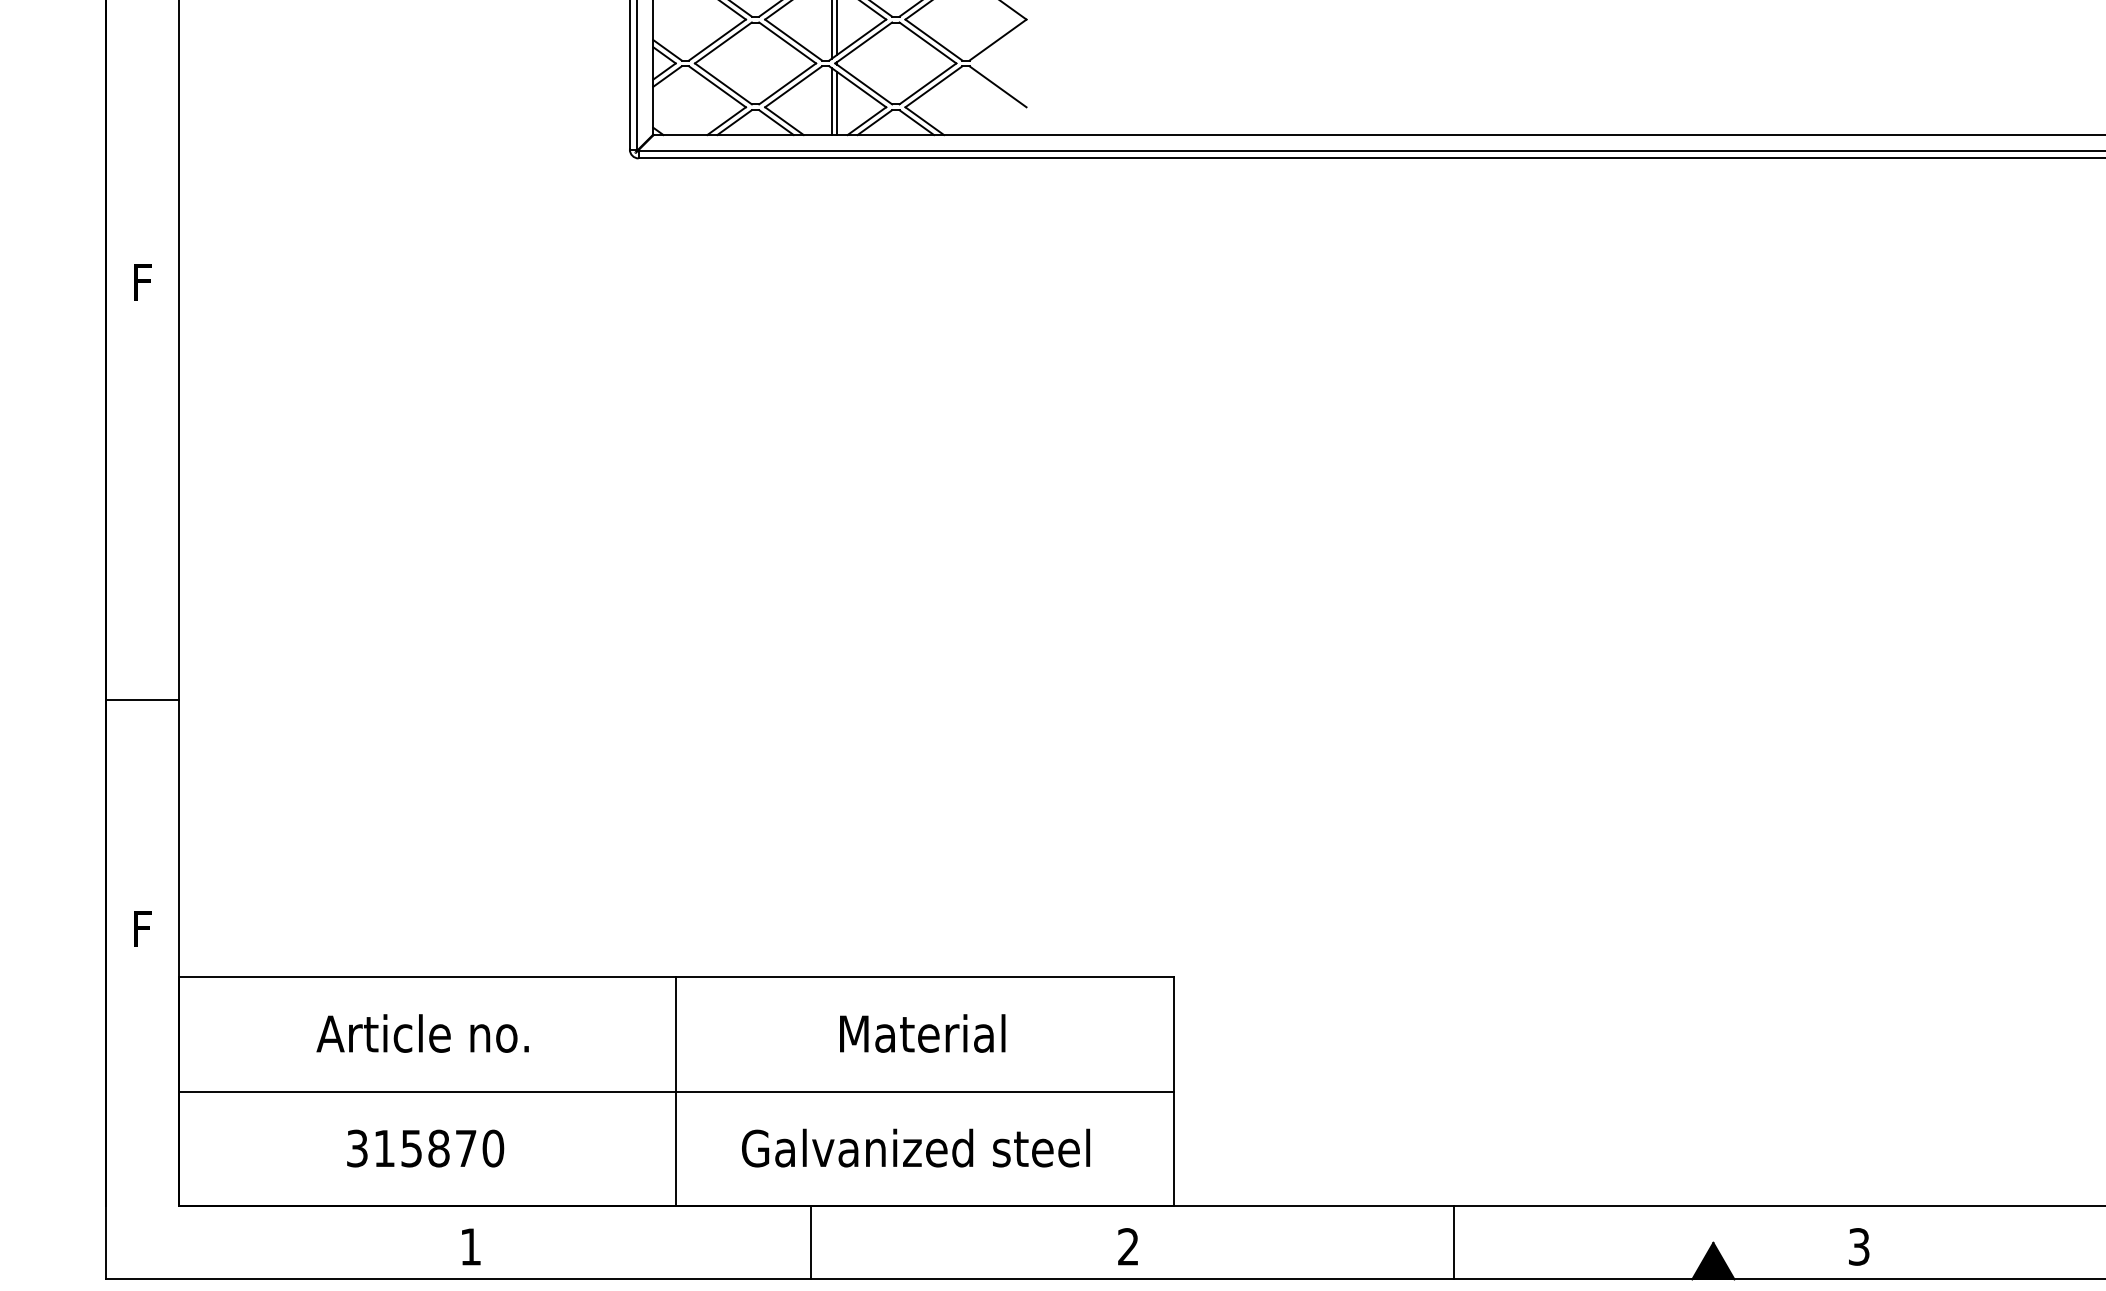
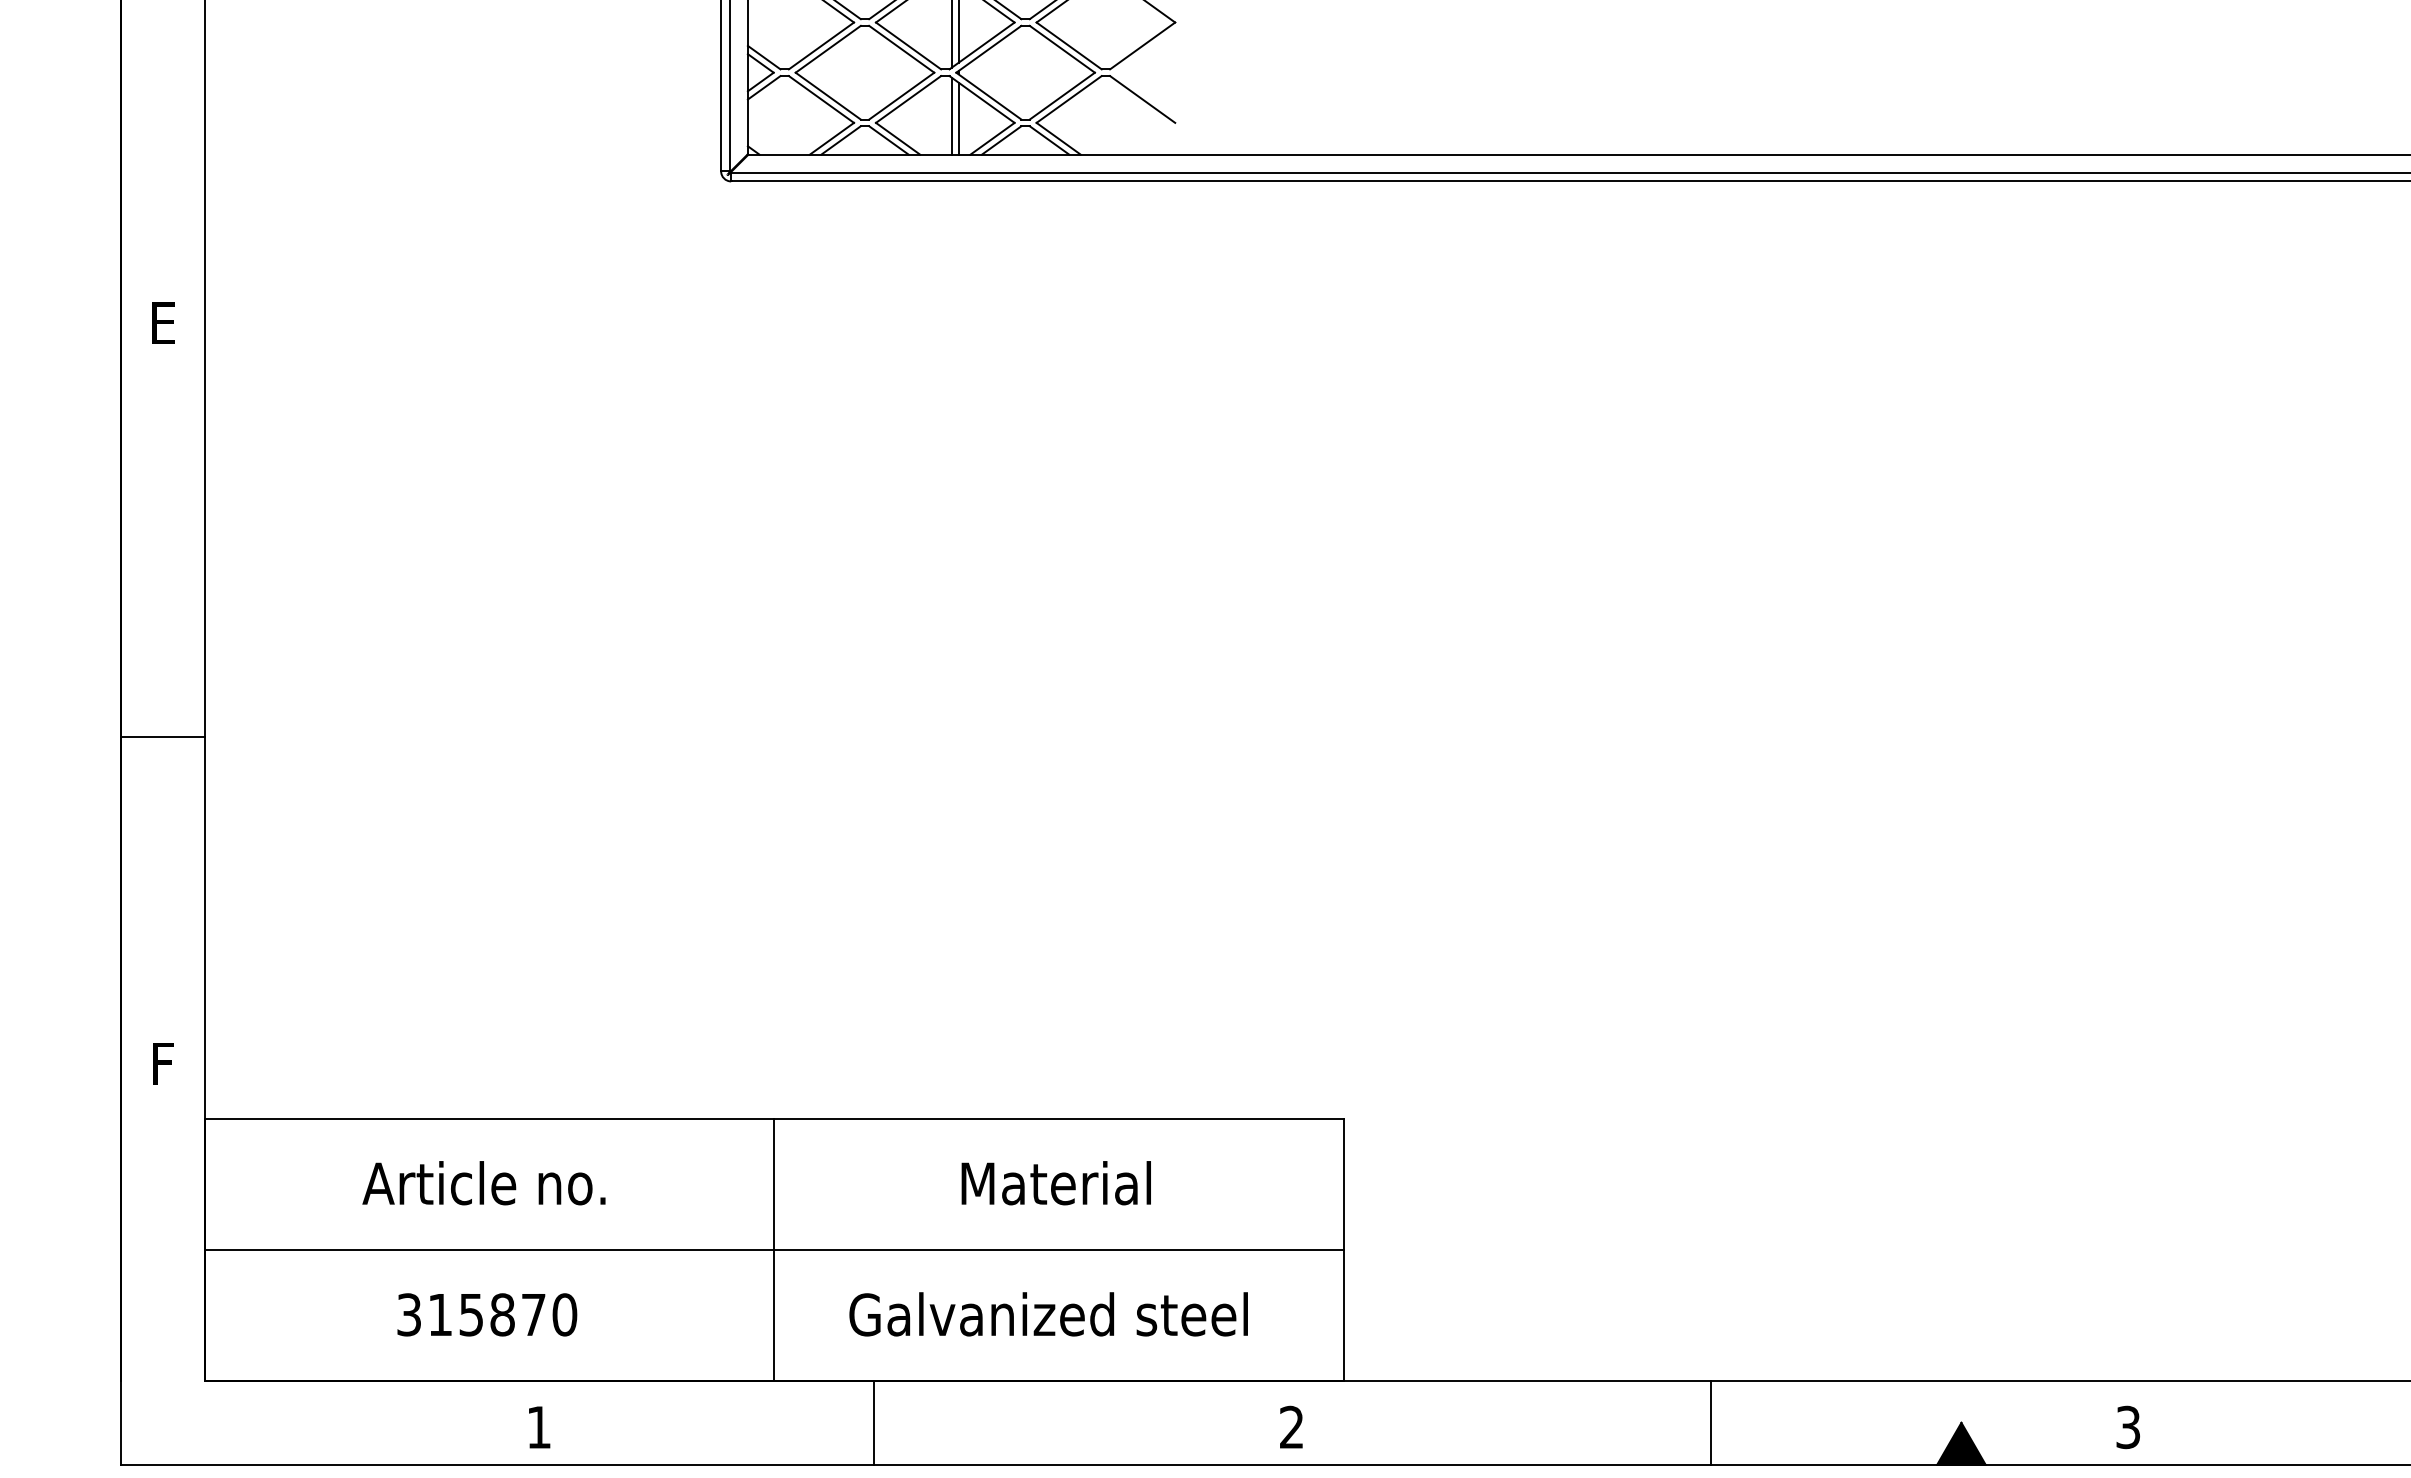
text: (142, 281) -> (163, 322), F -> E
line: (141, 700) -> (162, 736), moved
line: (811, 1242) -> (874, 1422), moved
line: (1453, 1242) -> (1710, 1422), moved

